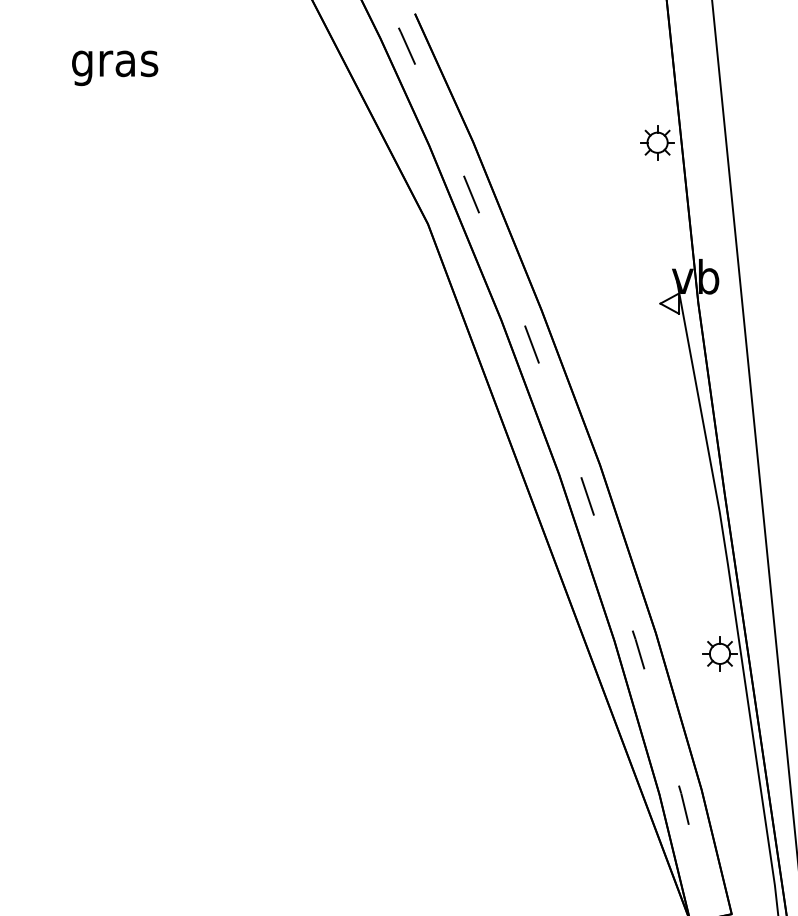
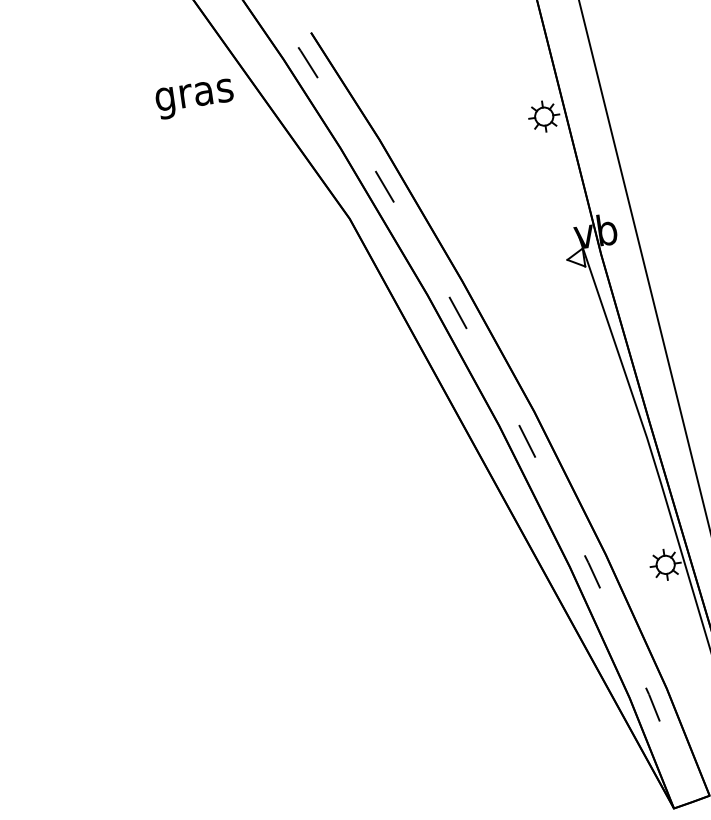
text: (115, 68) -> (195, 99), moved

